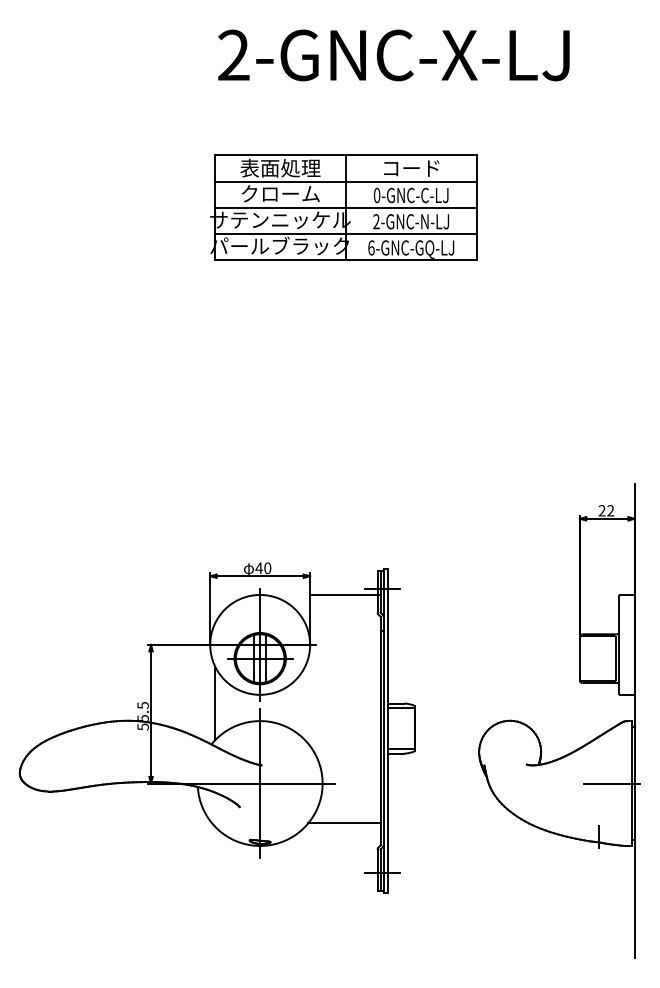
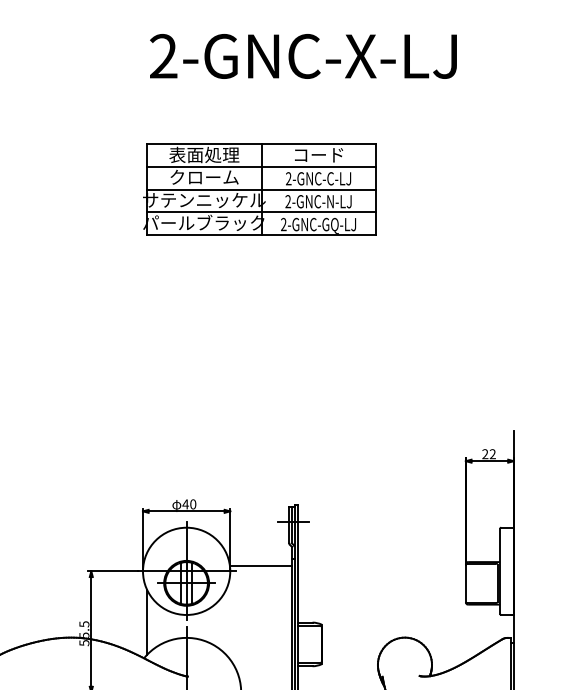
text: (376, 195) -> (288, 178), 0-GNC-C-LJ -> 2-GNC-C-LJ
text: (371, 247) -> (283, 224), 6-GNC-GQ-LJ -> 2-GNC-GQ-LJ
line: (344, 594) -> (260, 565), moved

